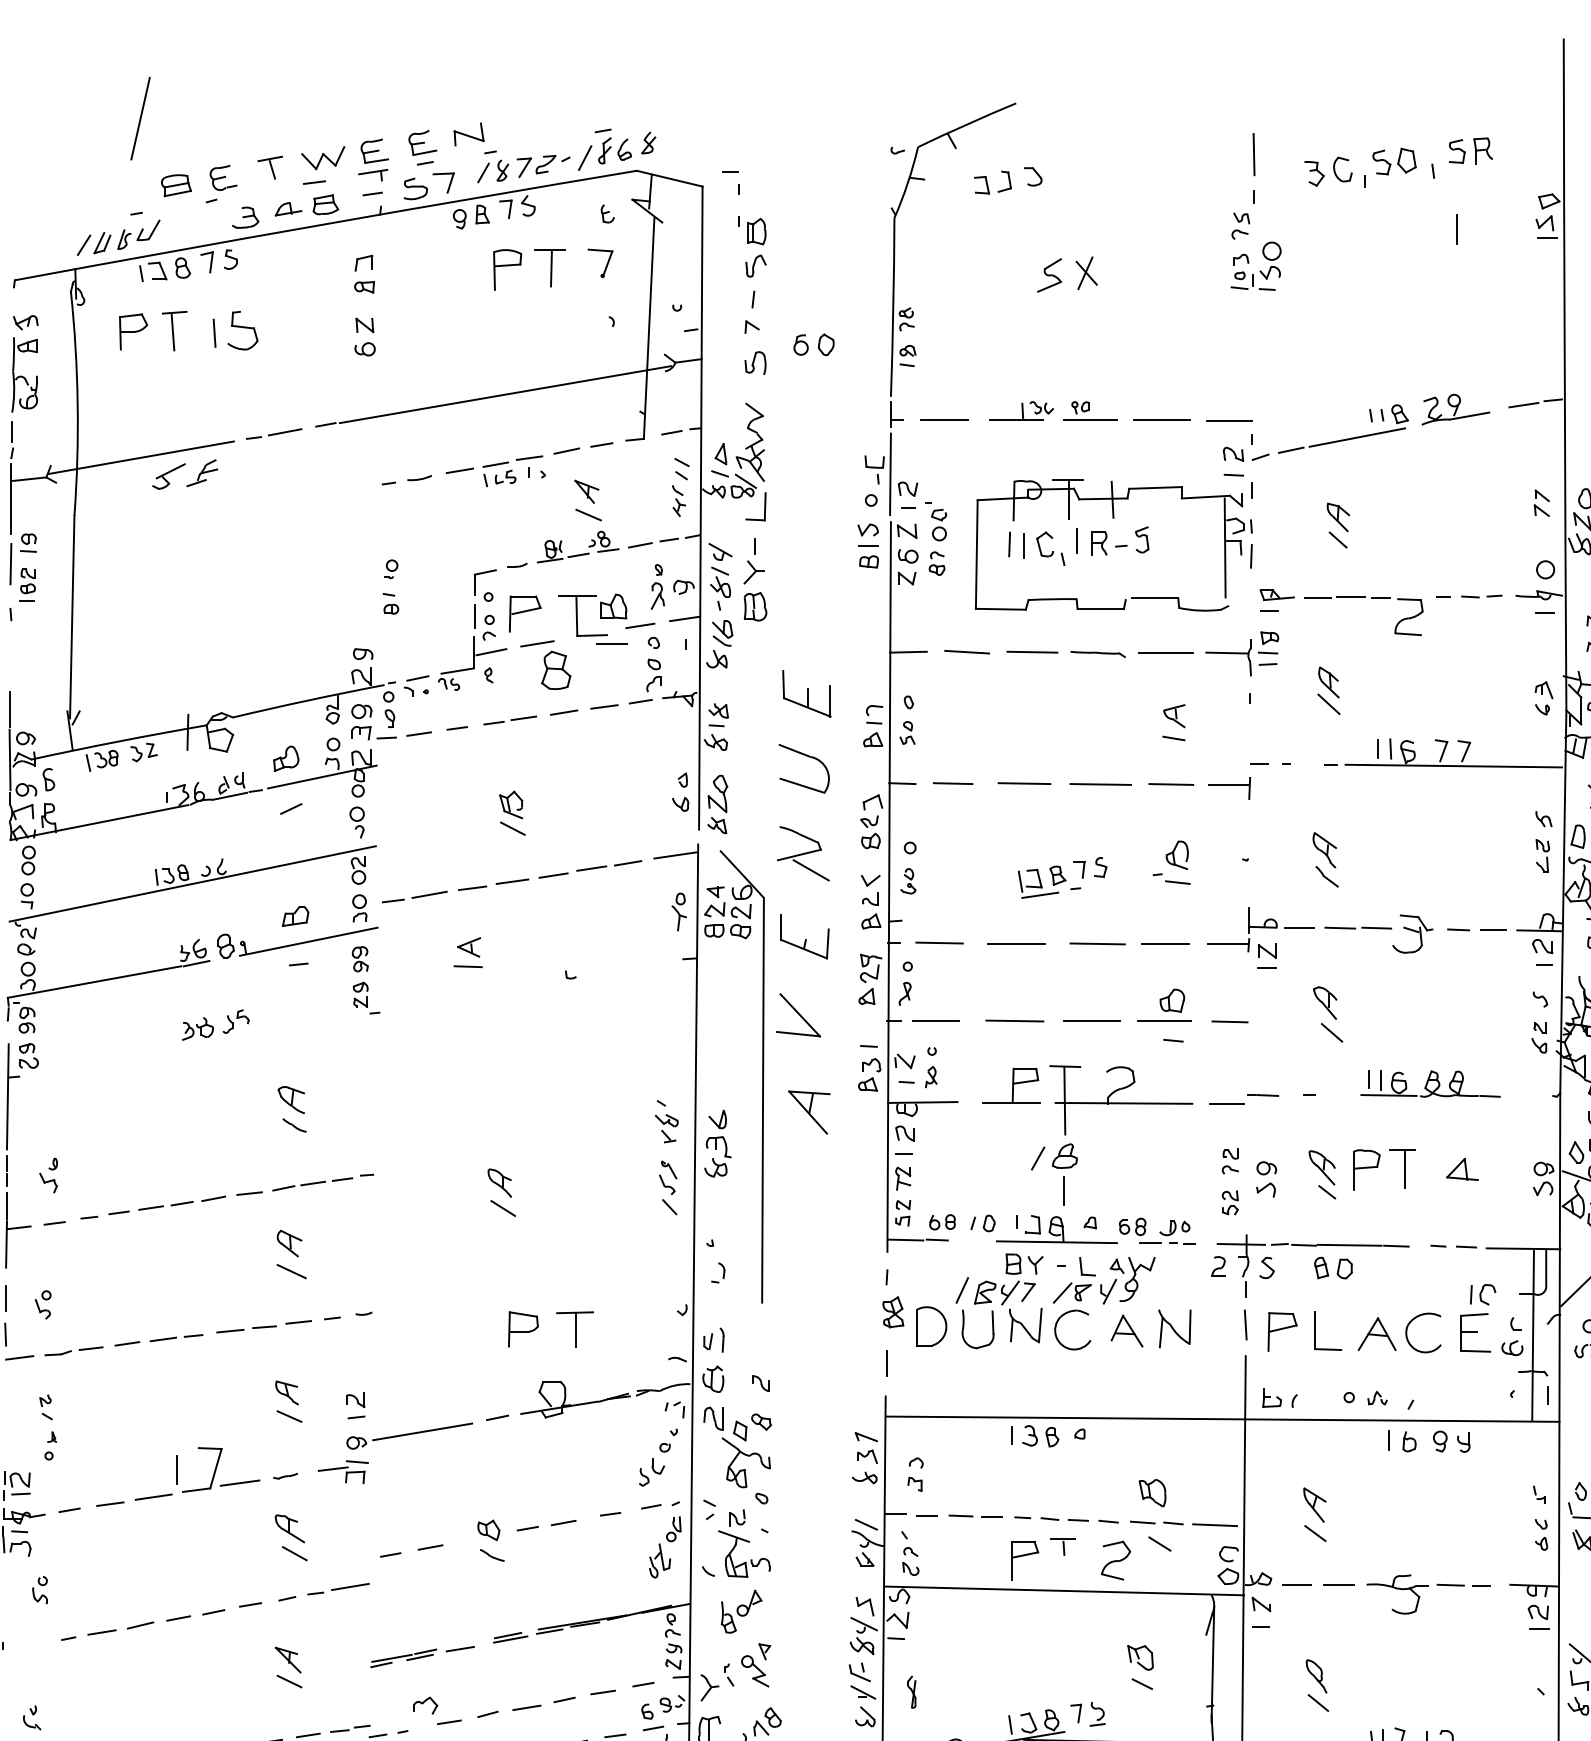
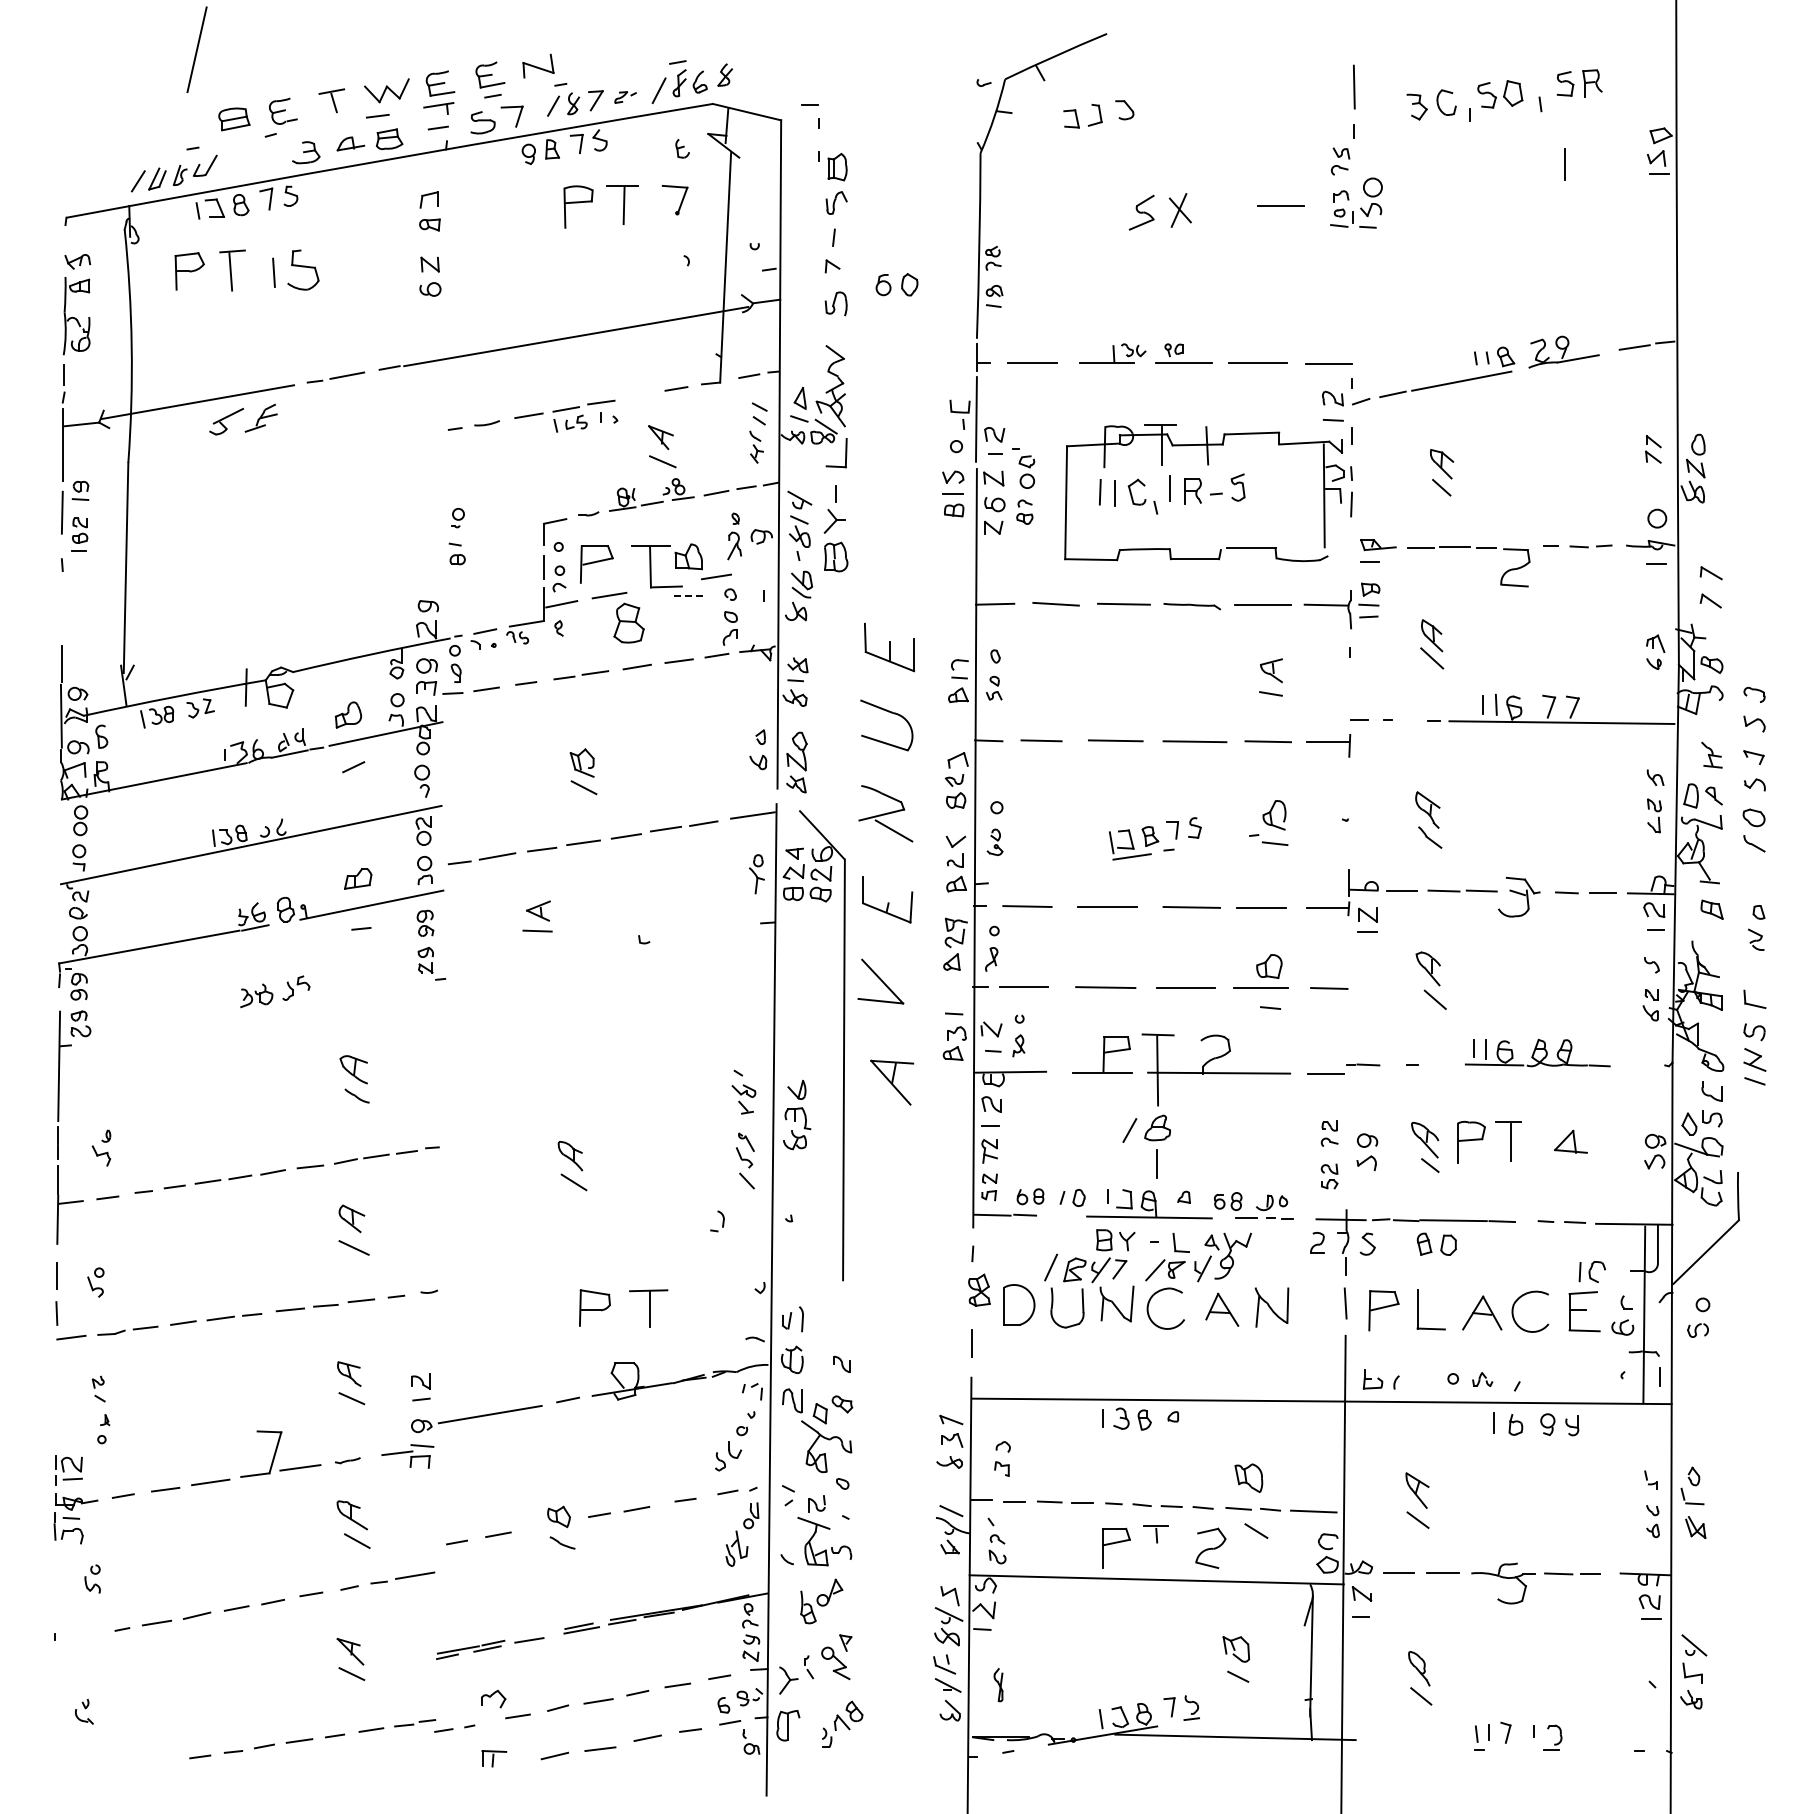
part: (552, 164) -> (625, 97), size x0.6
line: (1183, 268) -> (1280, 205), added
line: (566, 451) -> (639, 395), removed
line: (684, 618) -> (762, 569), removed
line: (611, 643) -> (686, 595), solid -> dashed
part: (718, 1273) -> (717, 1221), moved
line: (176, 1469) -> (234, 1453), removed

